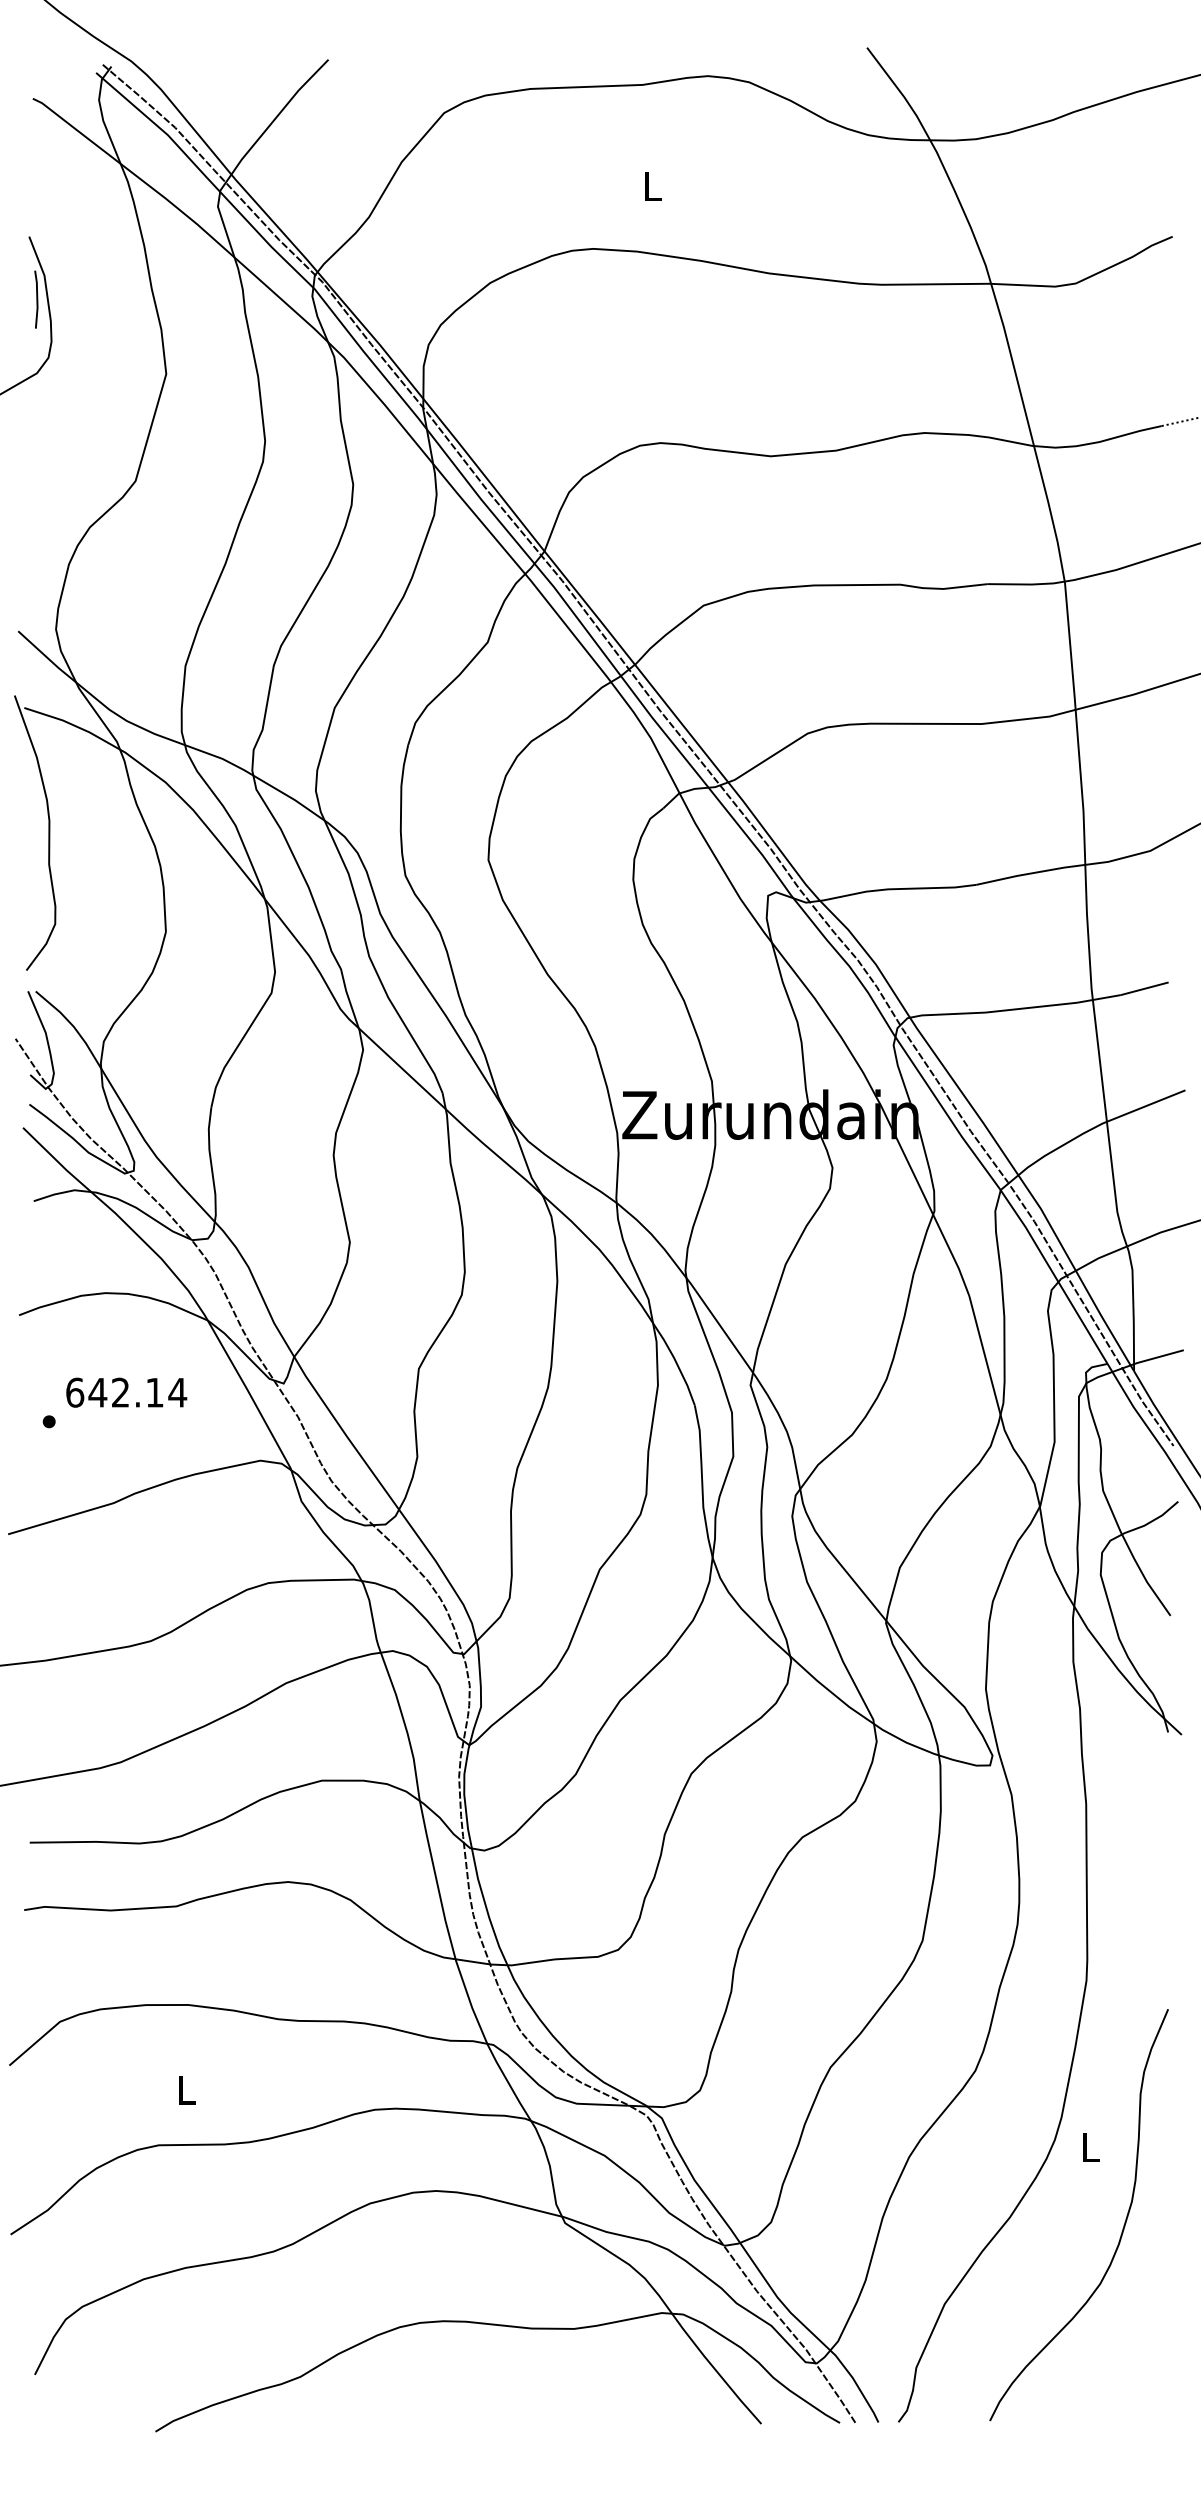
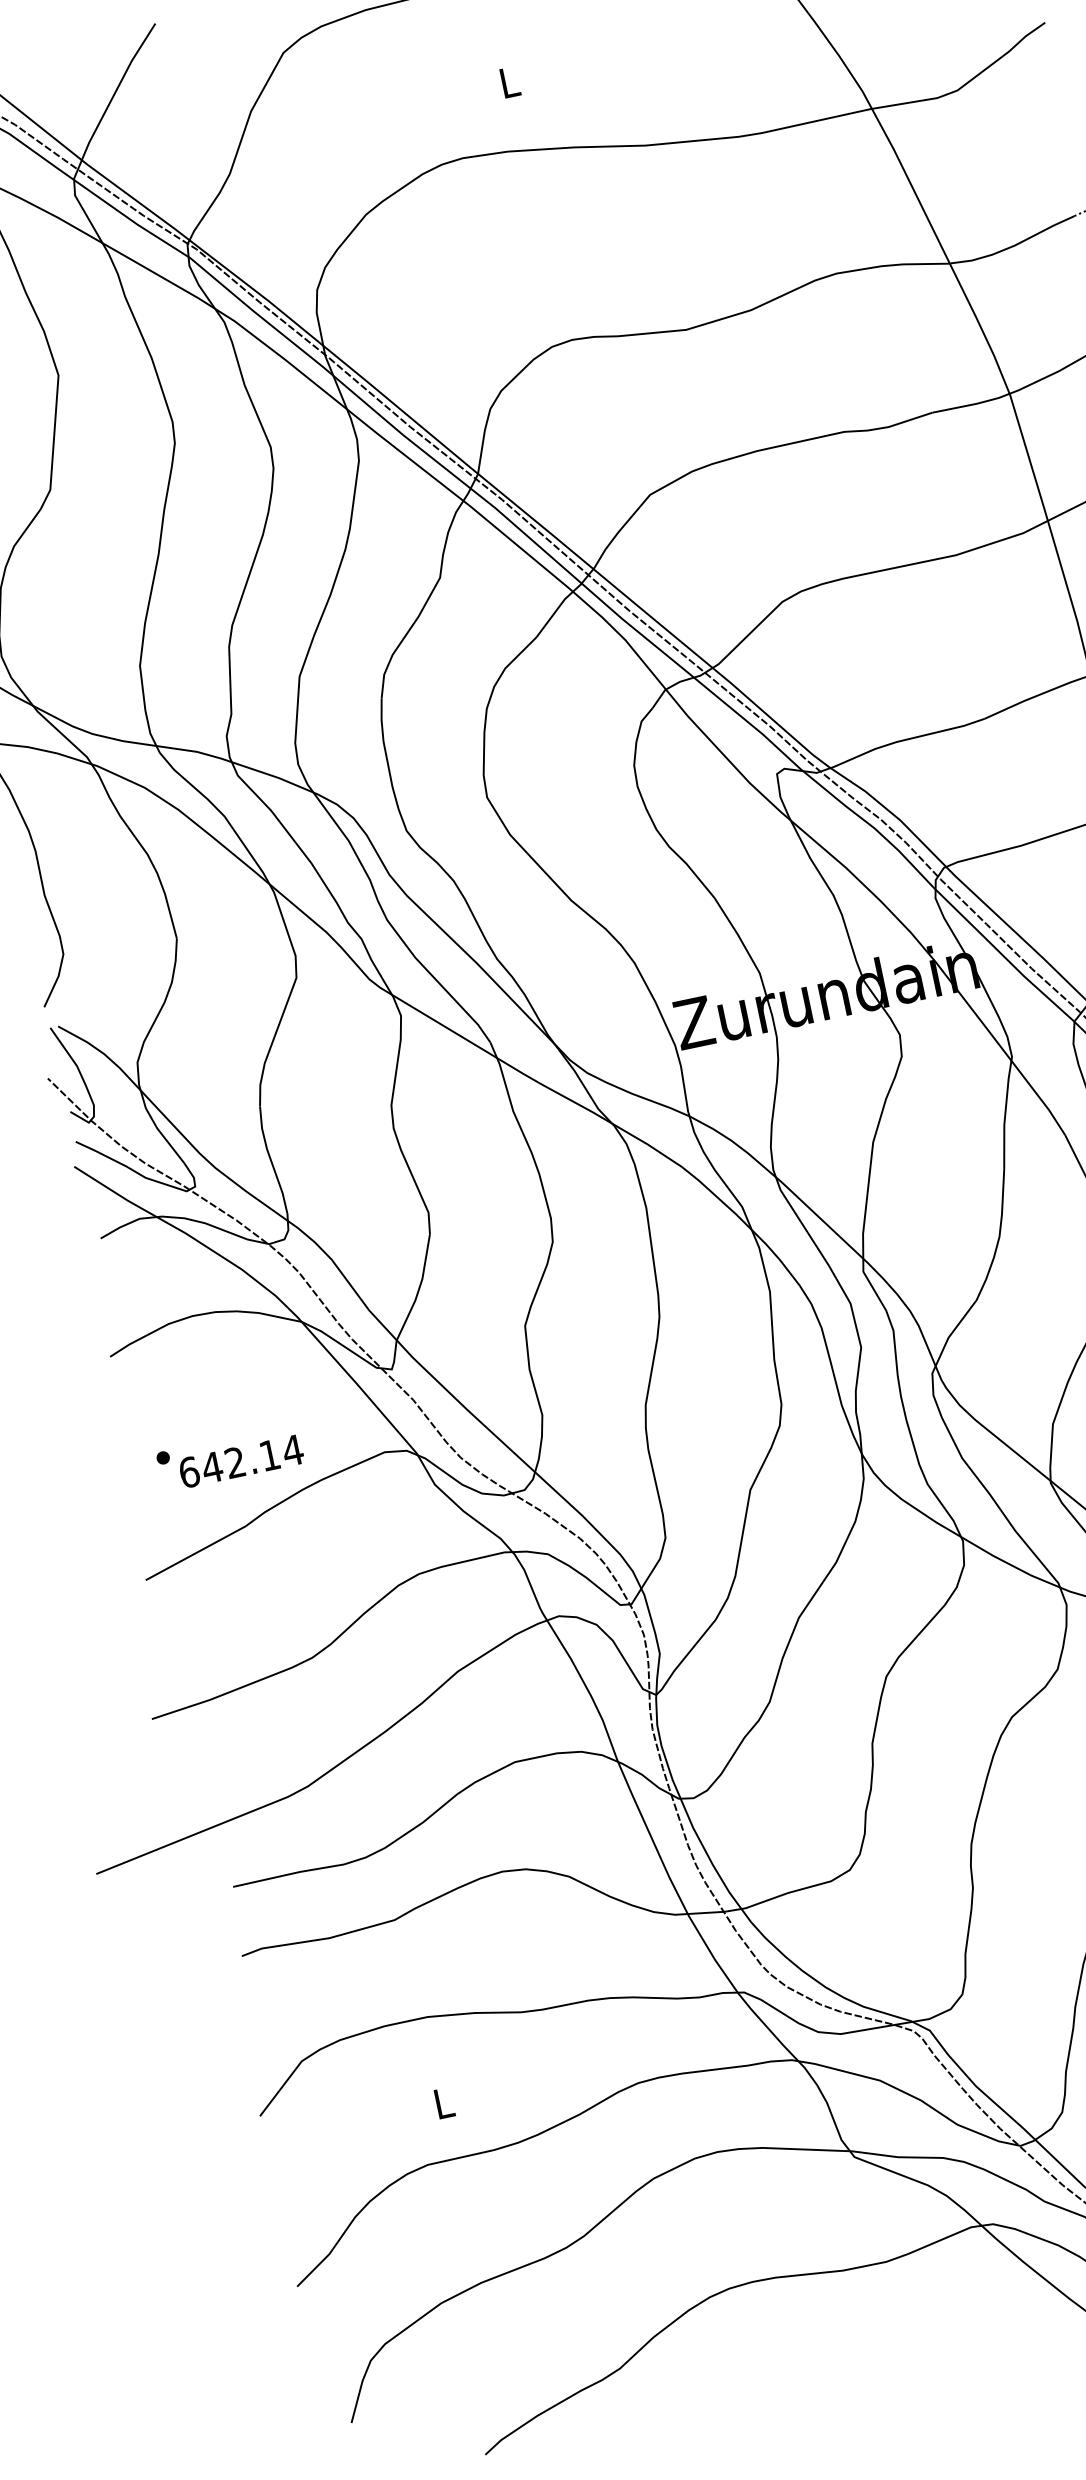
text: (126, 1392) -> (241, 1461), moved

